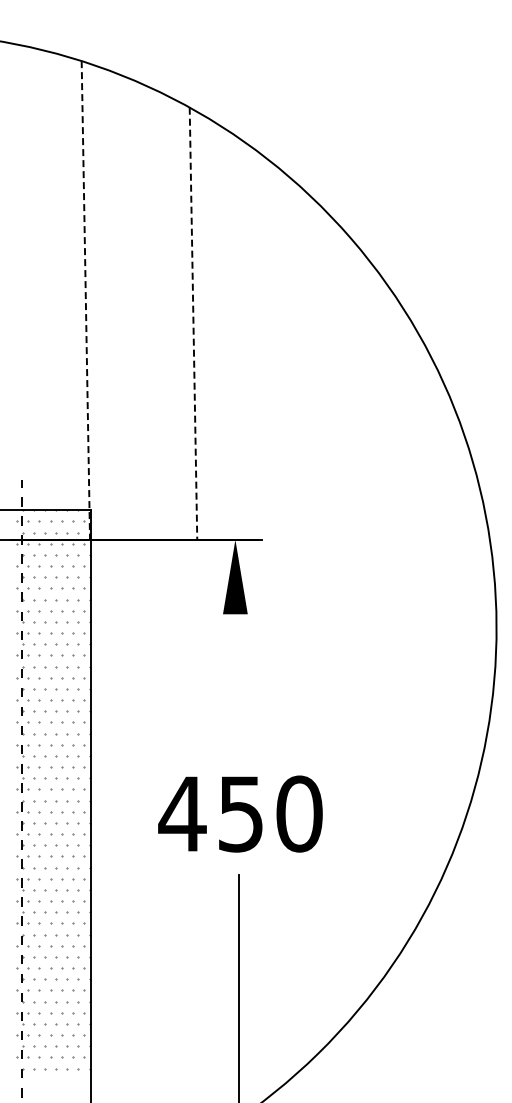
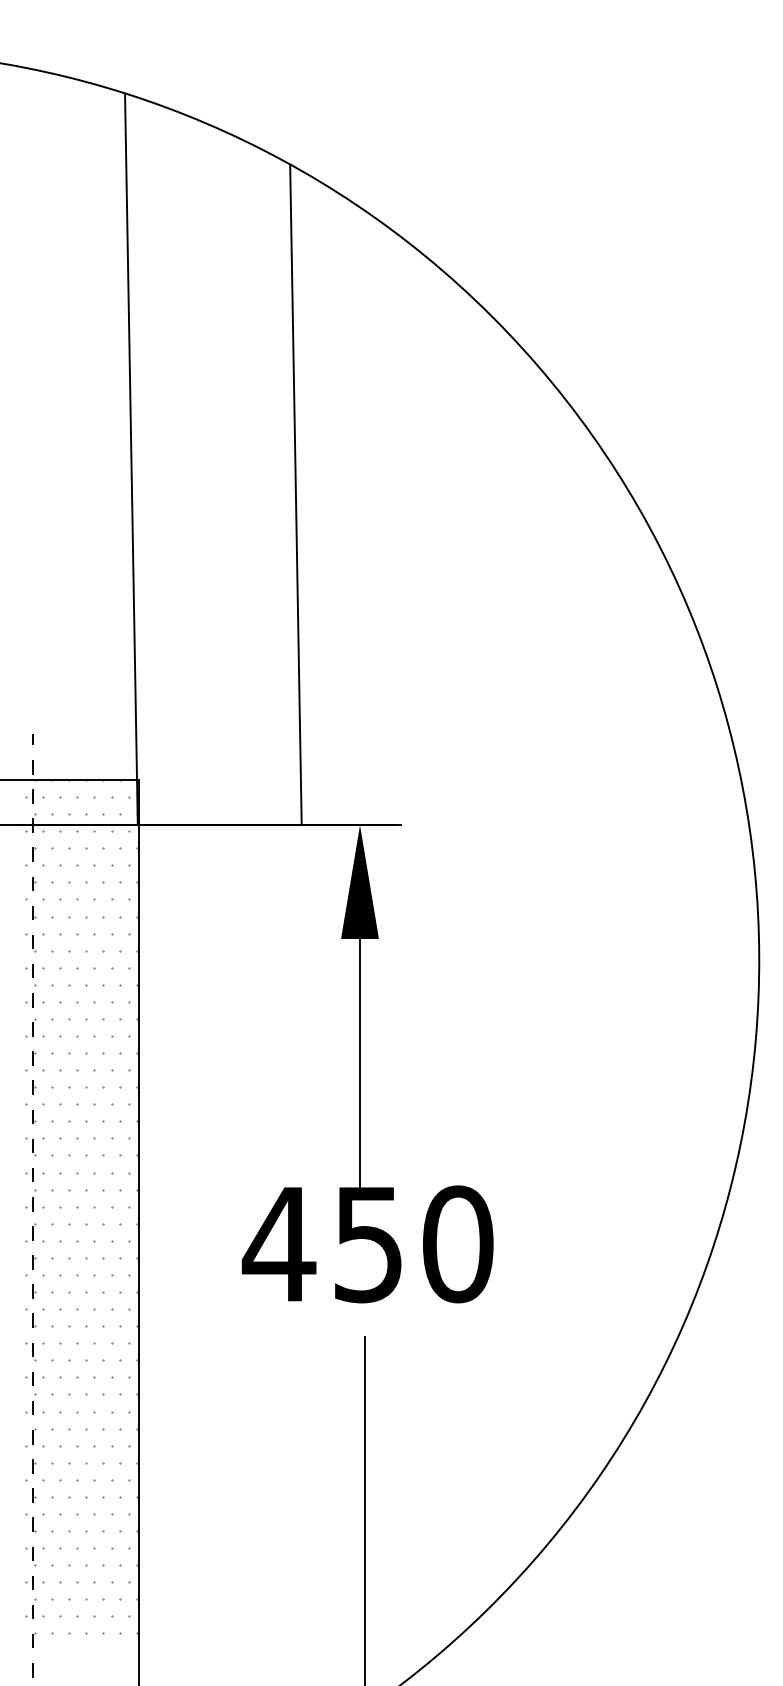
line: (85, 300) -> (130, 459), dashed -> solid
line: (193, 324) -> (295, 496), dashed -> solid
line: (235, 699) -> (360, 1069), added

